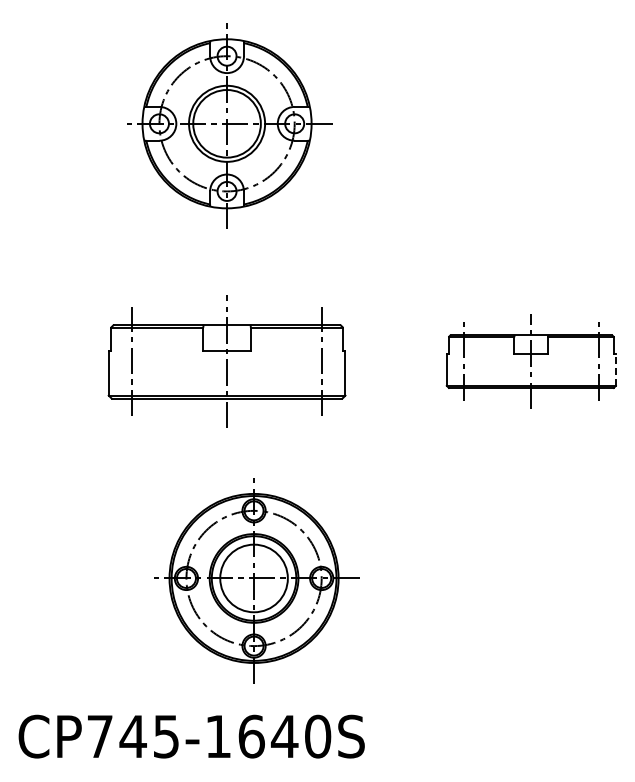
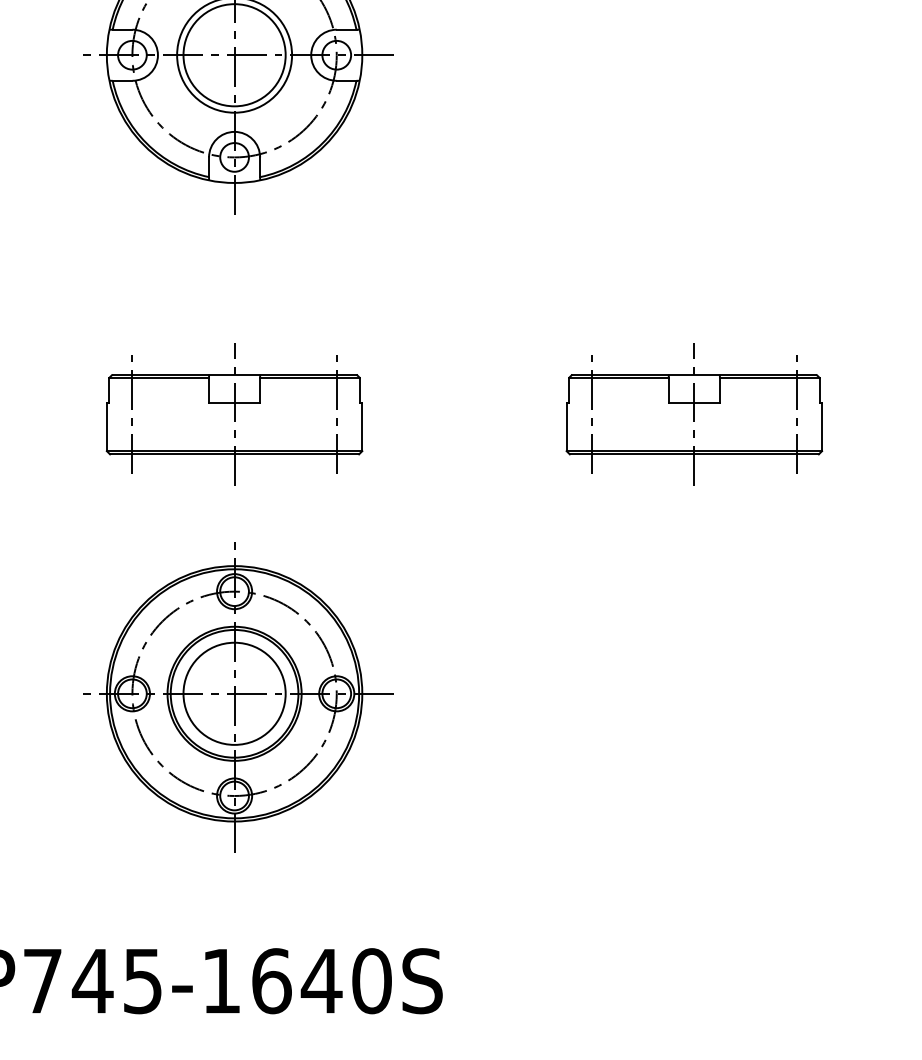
part: (226, 361) -> (233, 414), size x0.71
line: (615, 370) -> (821, 427), dashed -> solid
part: (256, 580) -> (238, 696), moved

